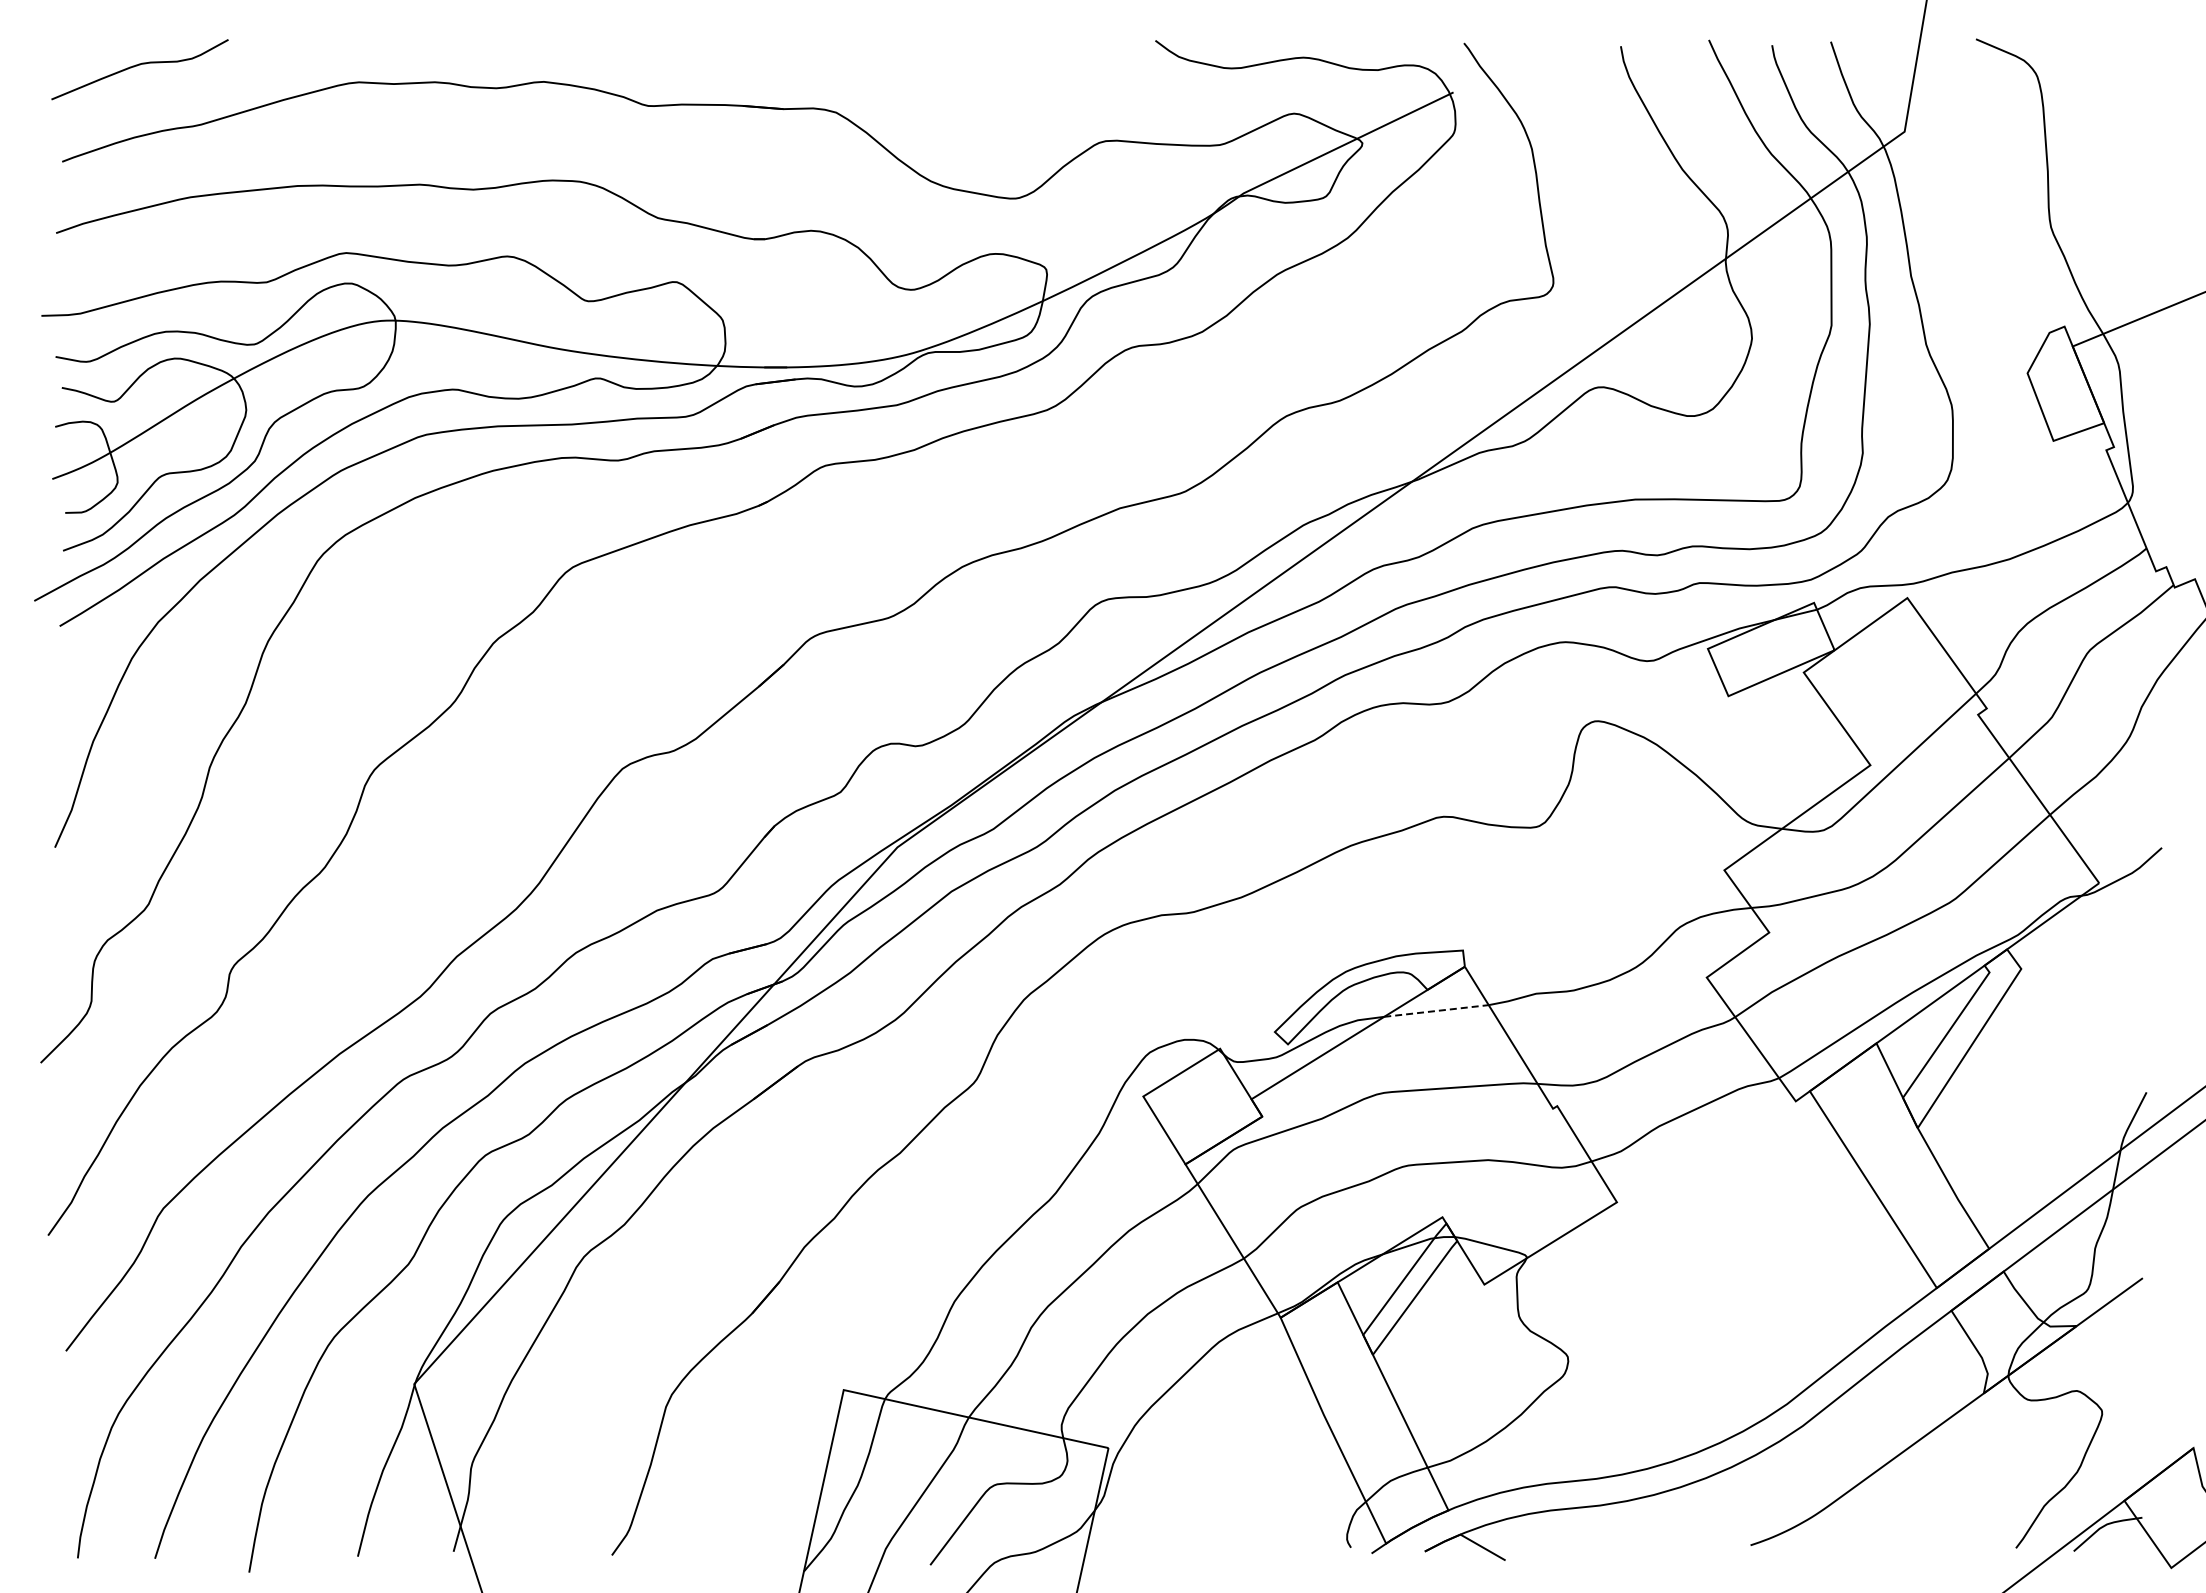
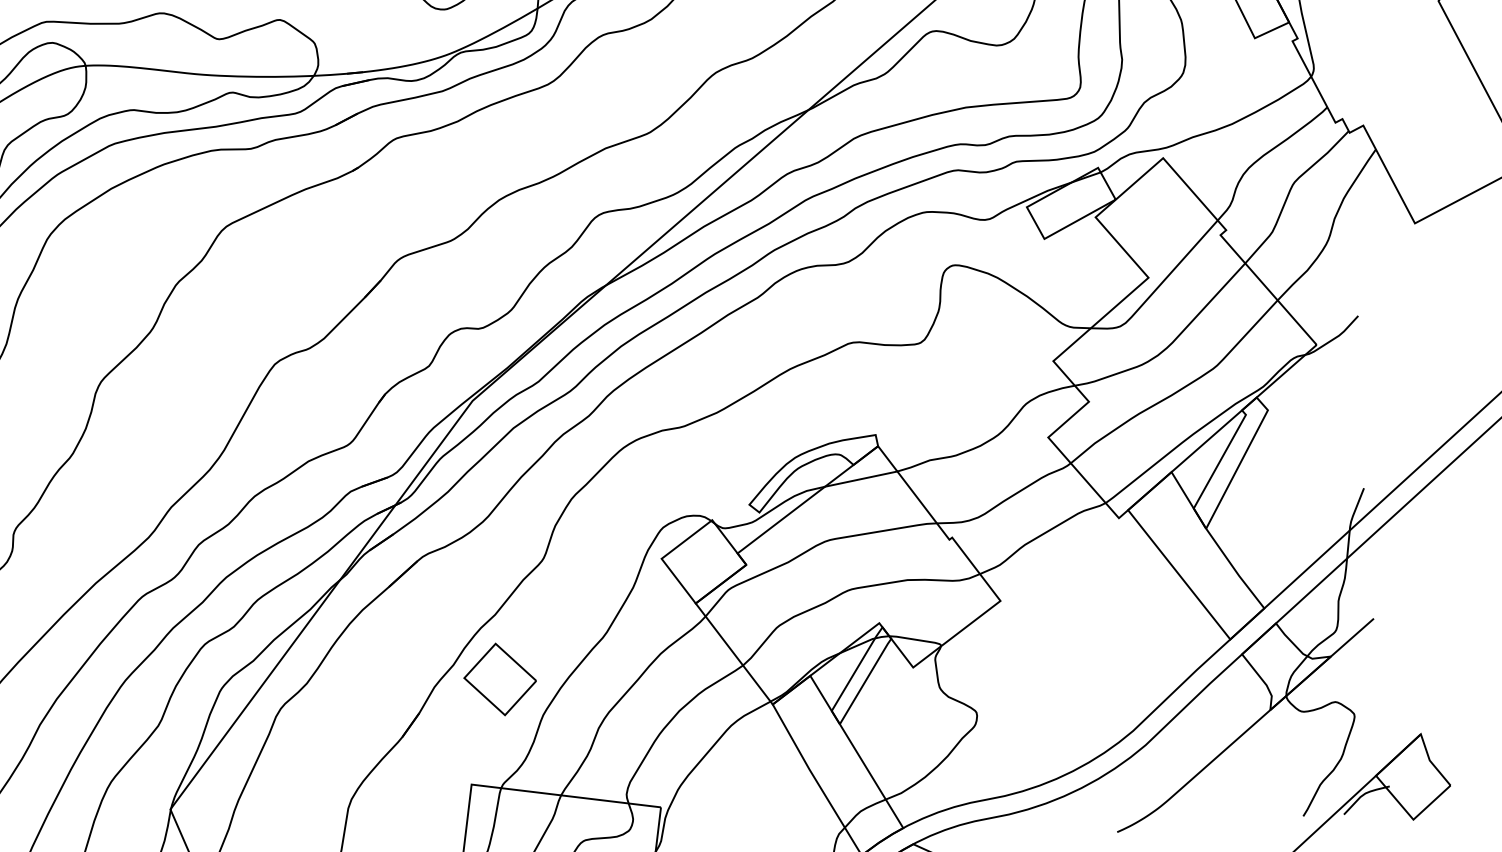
line: (1436, 1010) -> (861, 478), dashed -> solid
part: (897, 1245) -> (499, 679), added

